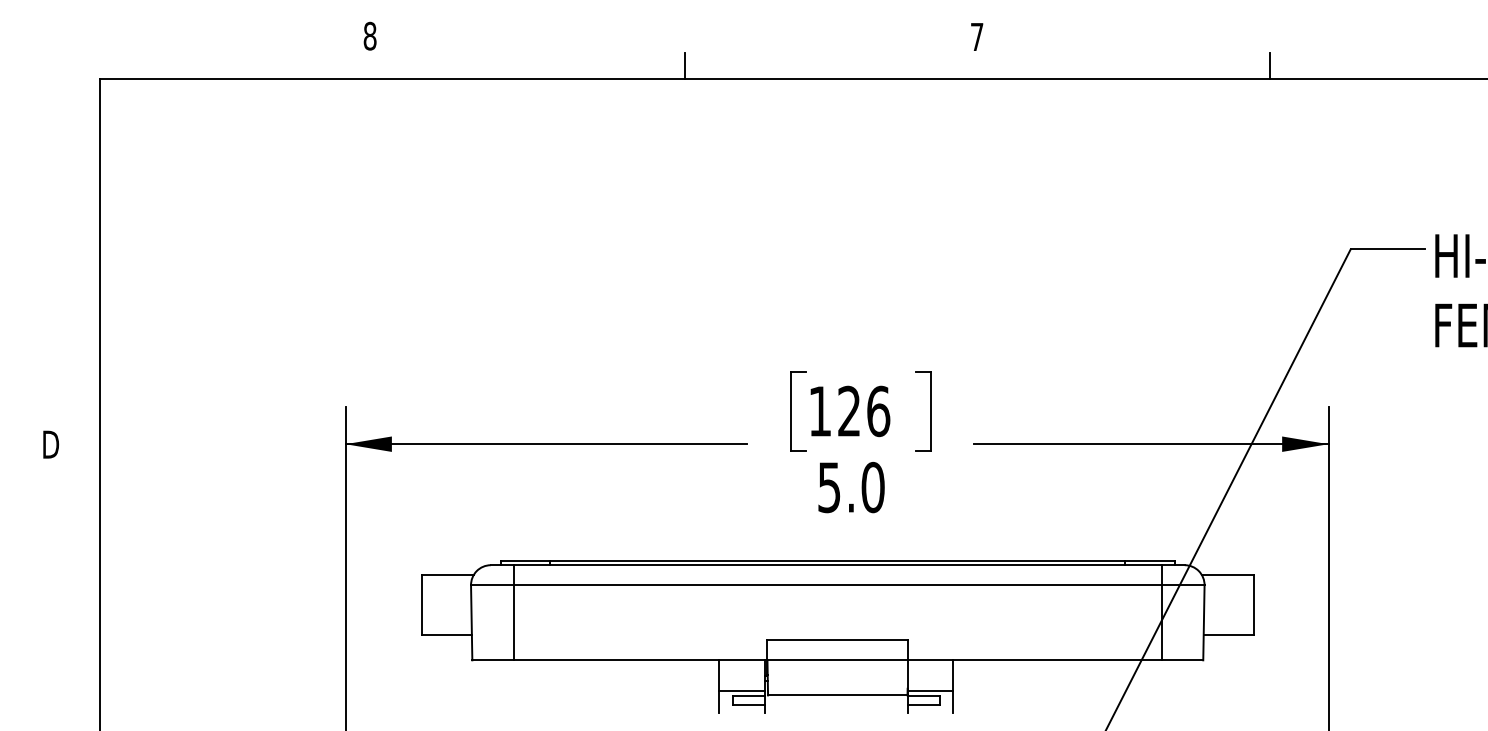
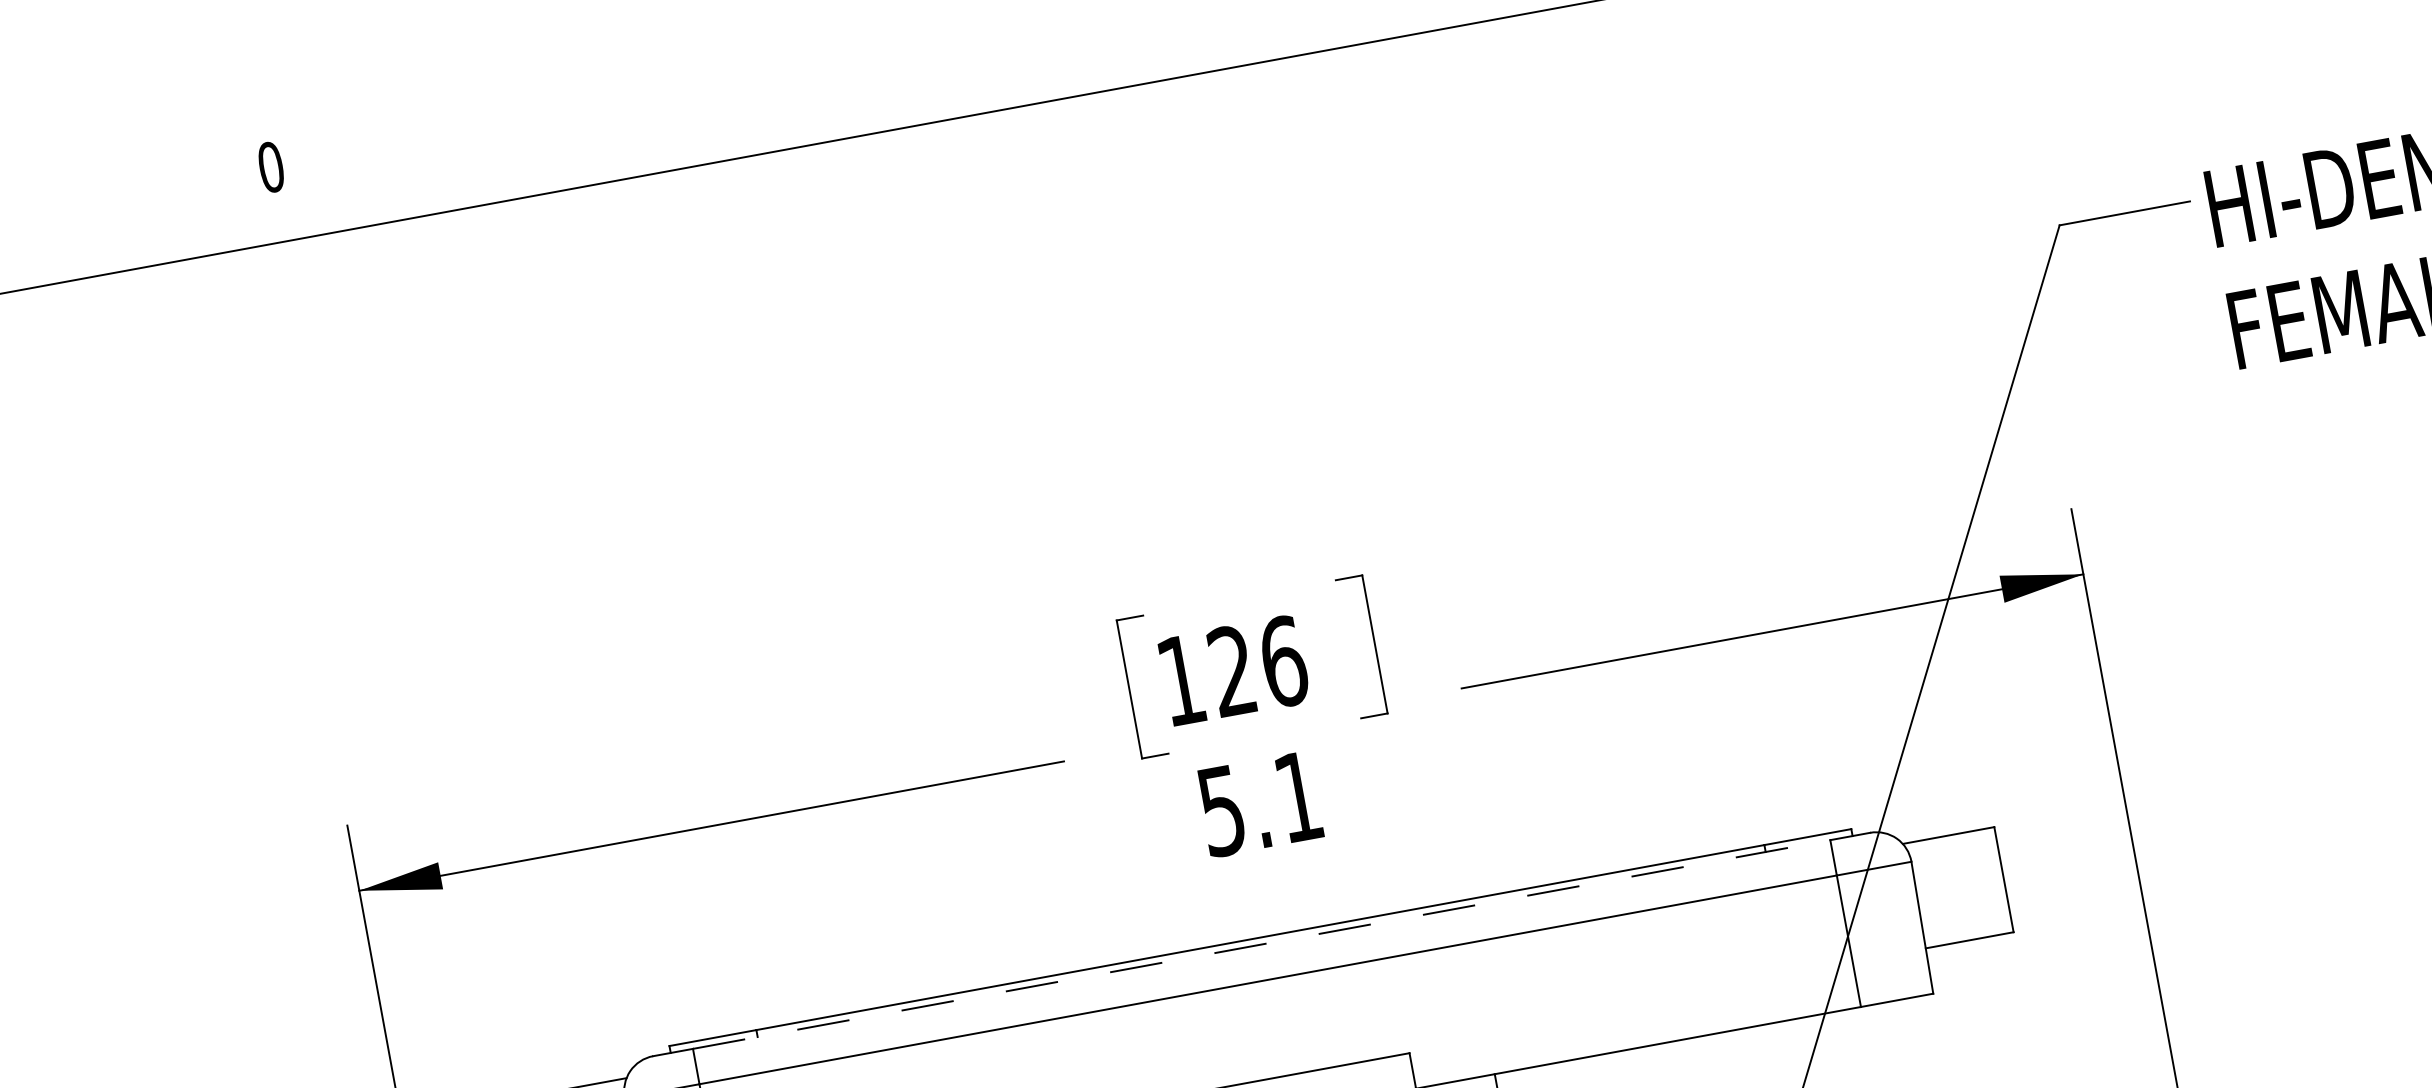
text: (369, 36) -> (270, 167), 8 -> 0
line: (684, 65) -> (831, 117), removed
text: (872, 487) -> (1297, 797), 5.0 -> 5.1
line: (838, 565) -> (1262, 944), solid -> dashed

